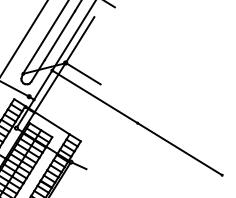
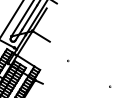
line: (138, 122) -> (68, 60), removed

